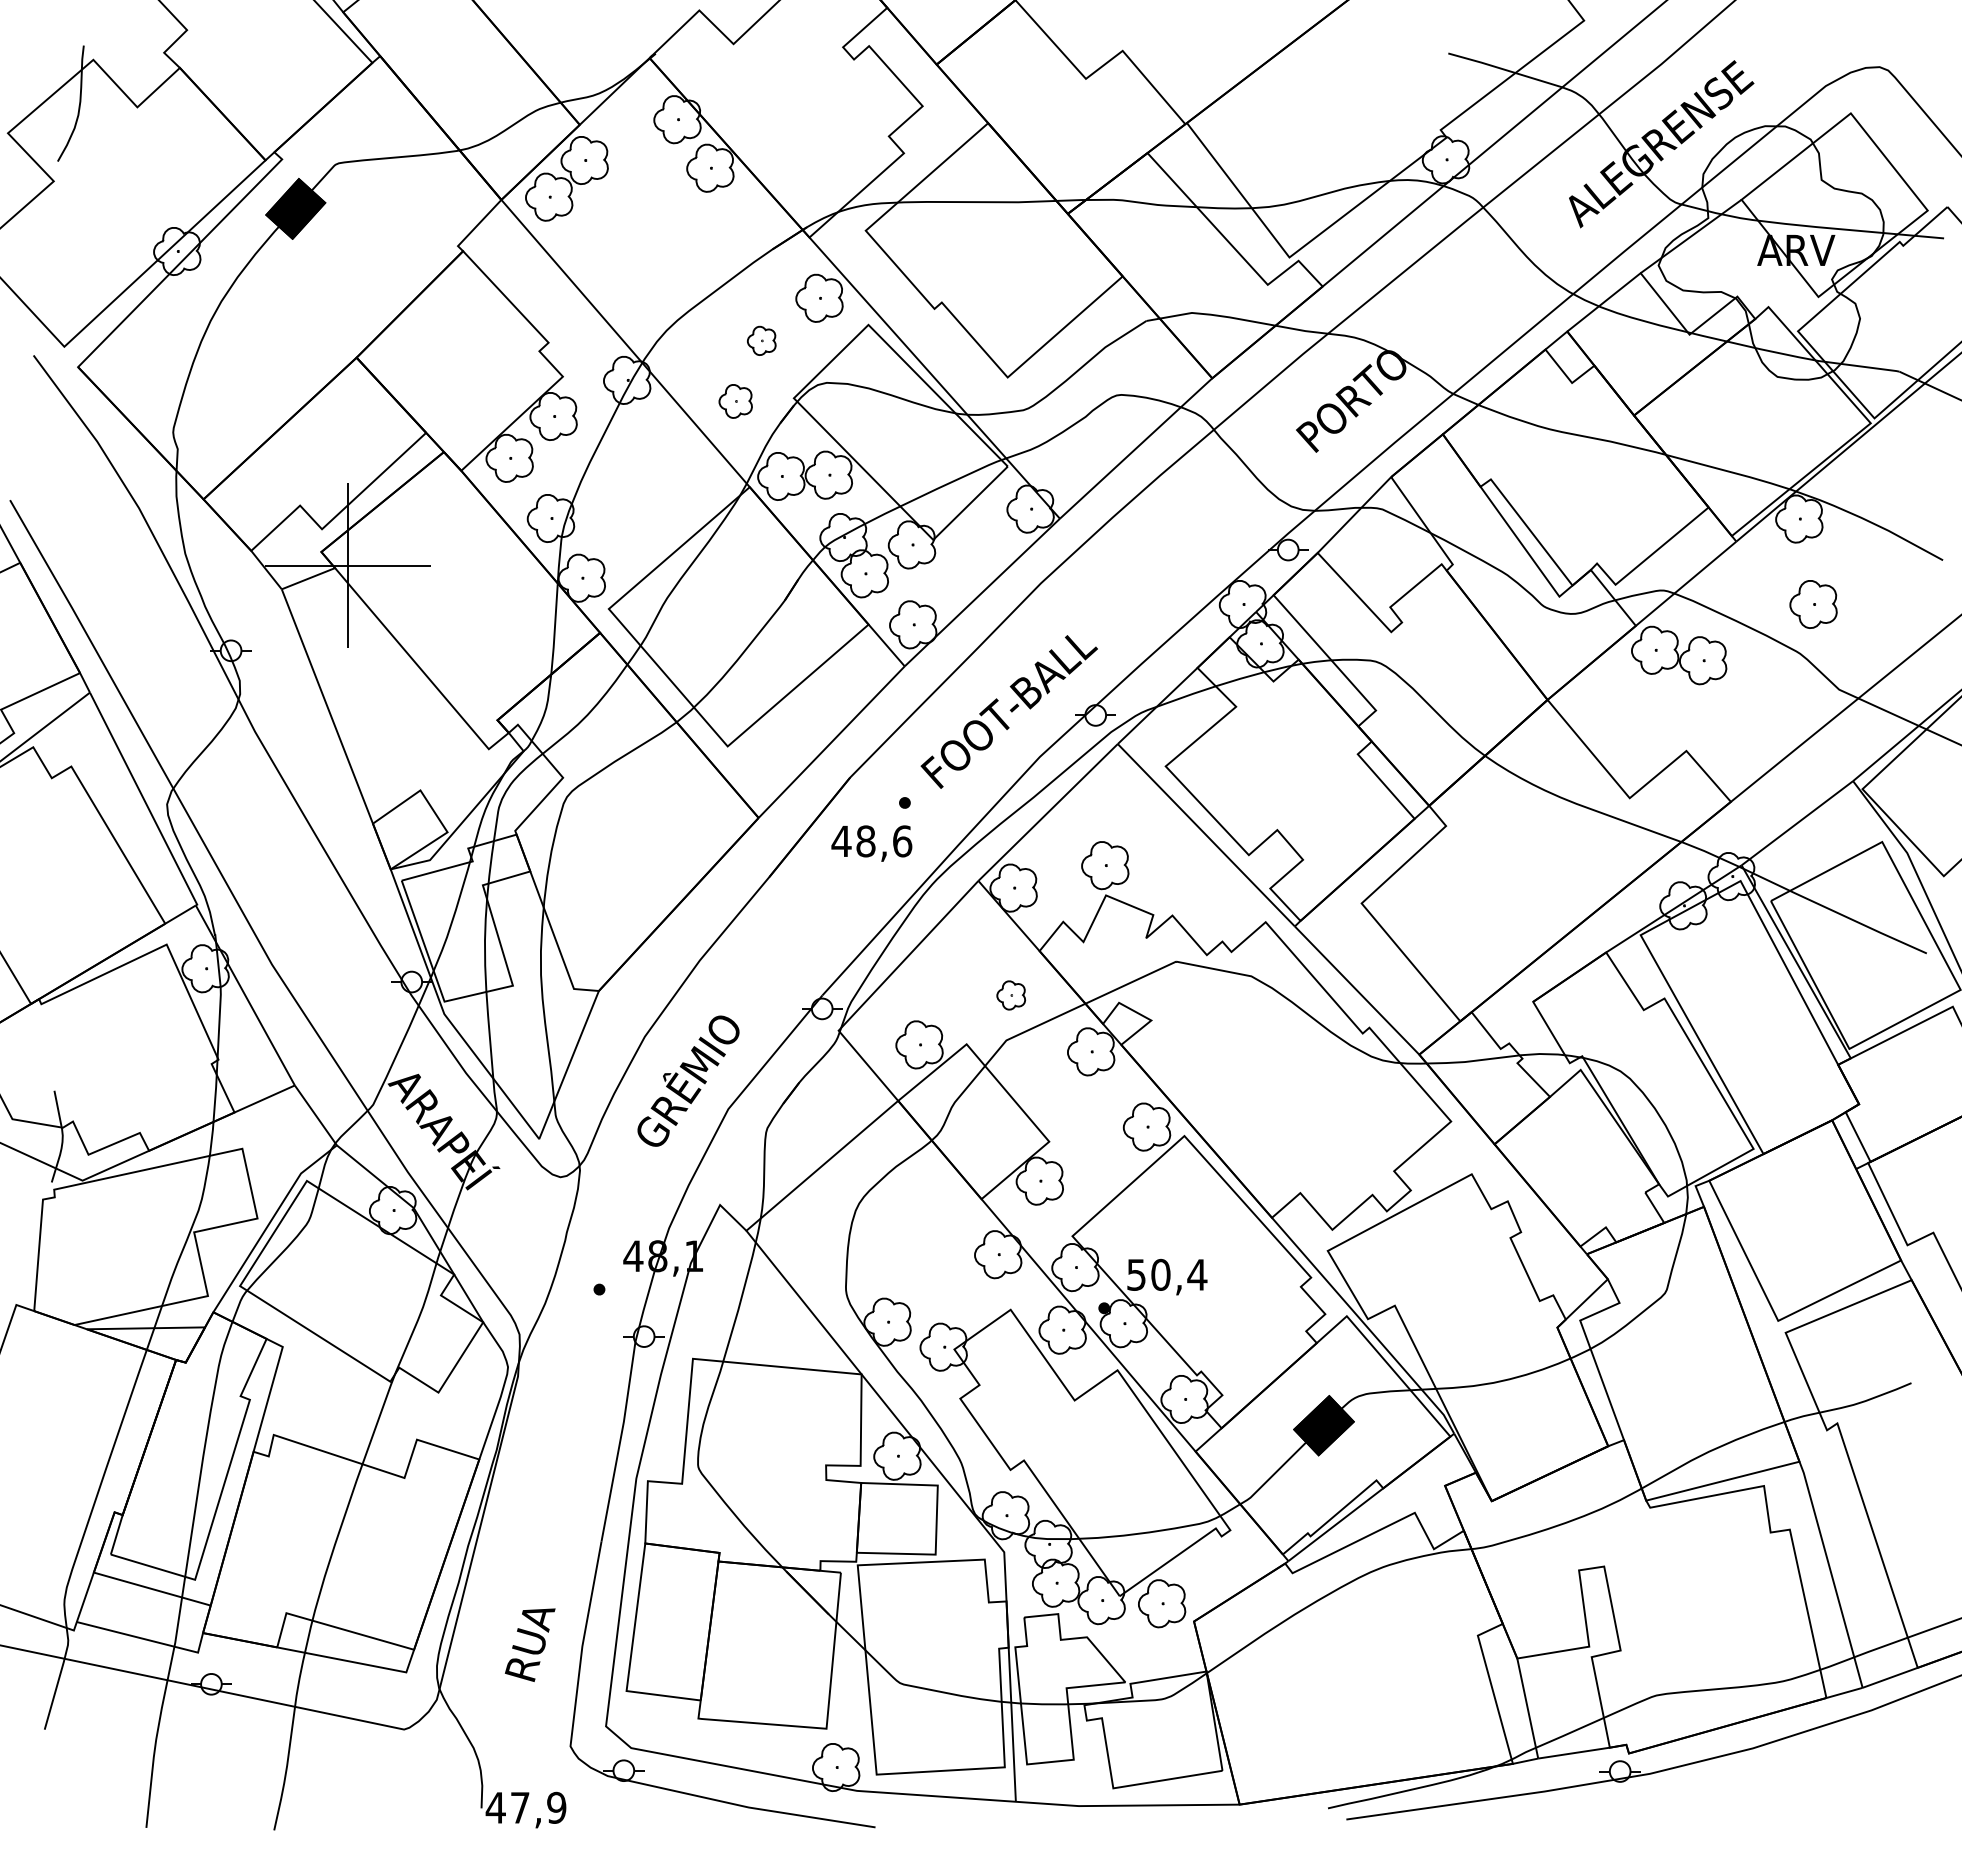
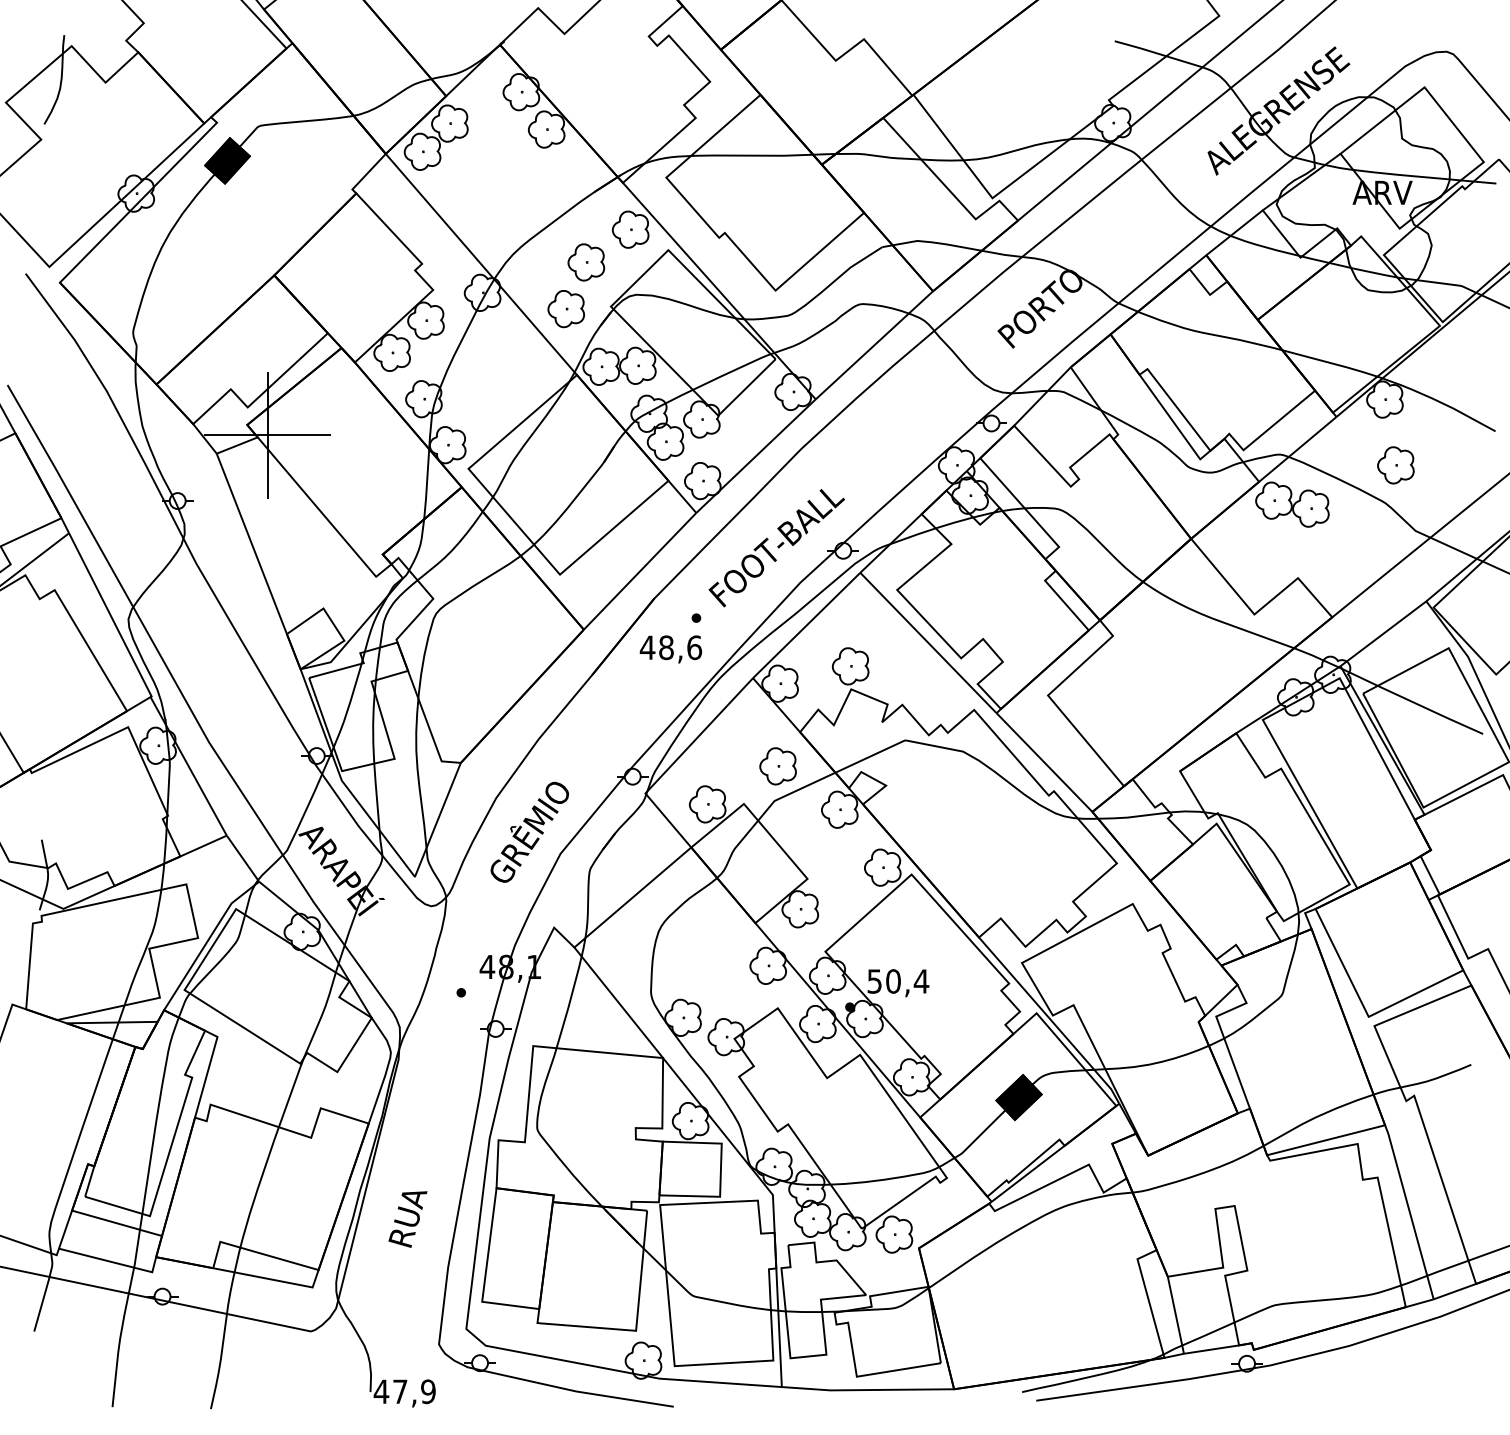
part: (761, 340) -> (586, 262), size x1.67
part: (735, 401) -> (566, 309), size x1.43
part: (1011, 995) -> (778, 766), size x1.67
text: (530, 1644) -> (408, 1219), moved

